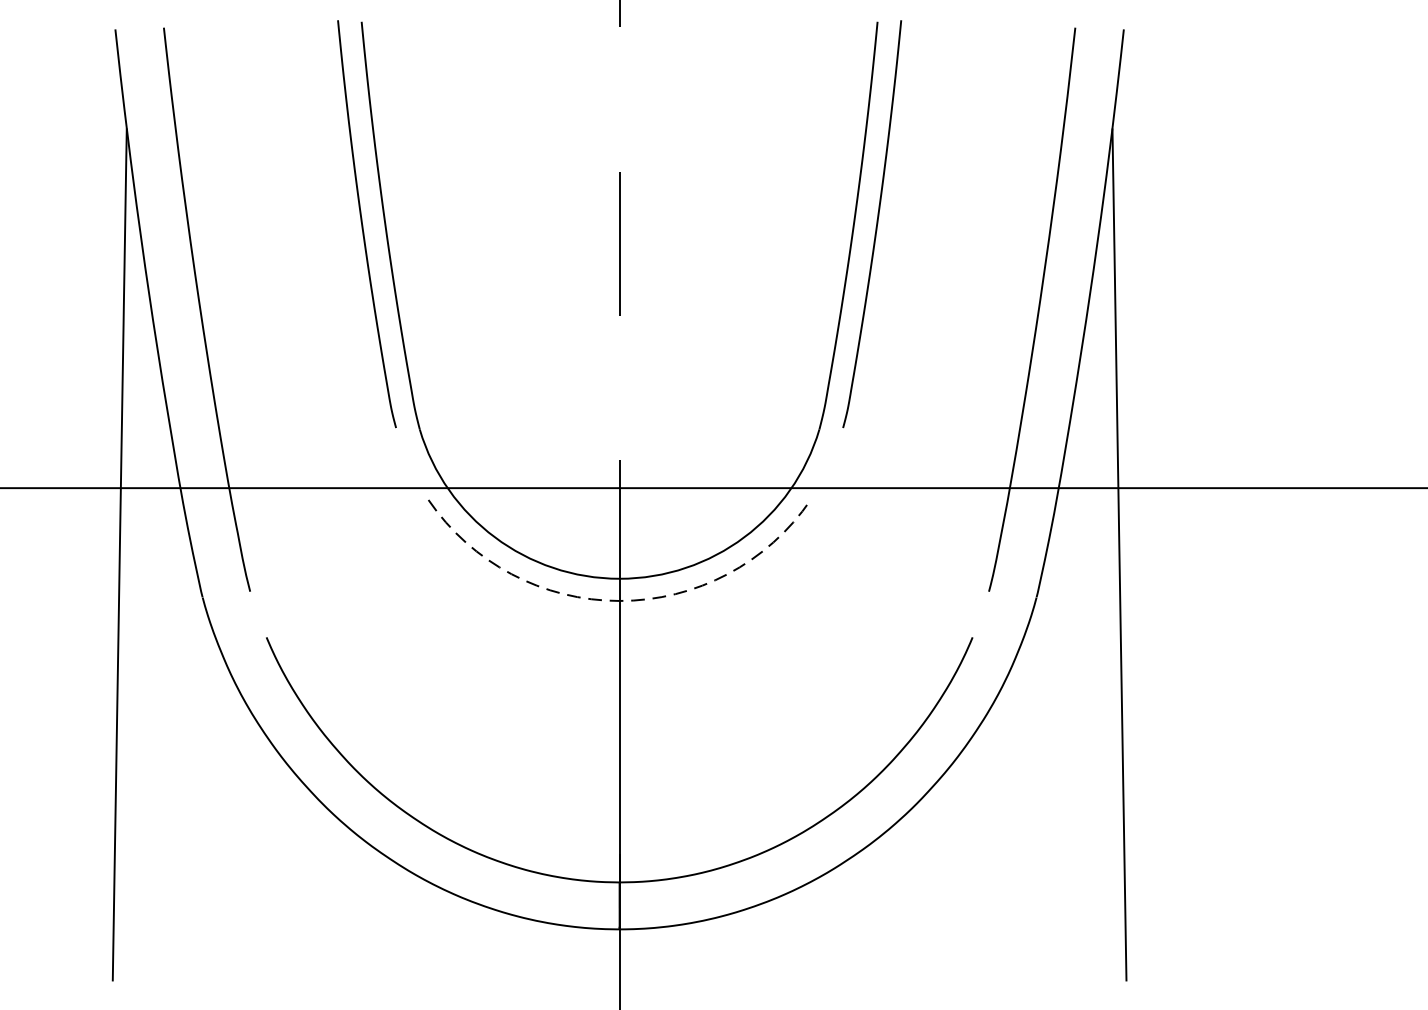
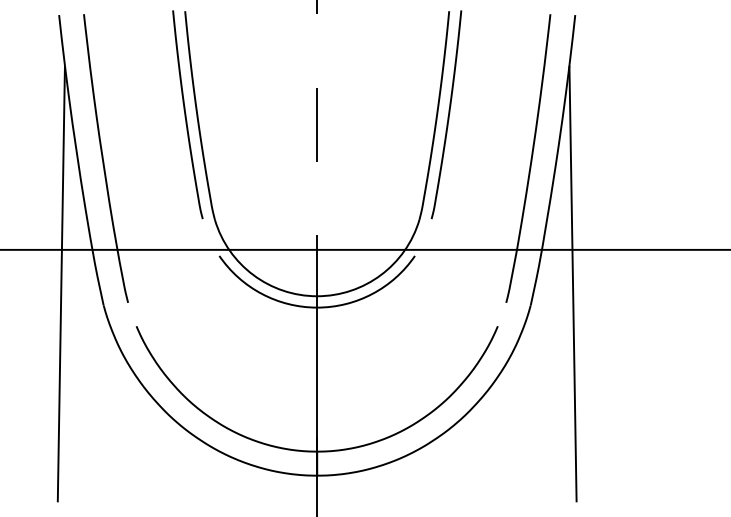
arc: (620, 600) -> (317, 307), dashed -> solid

